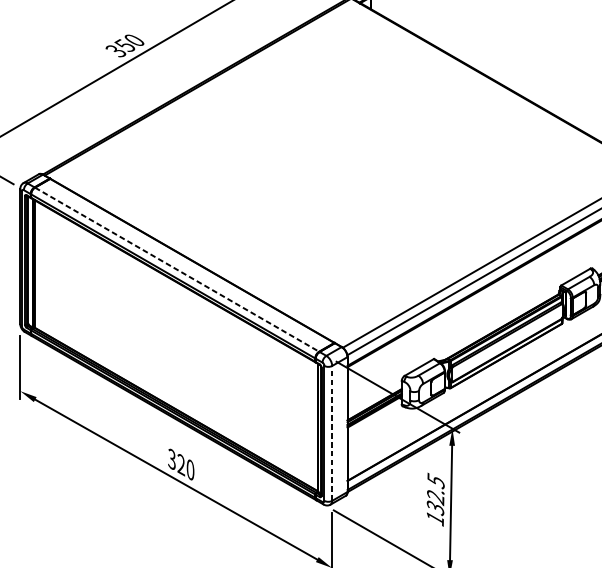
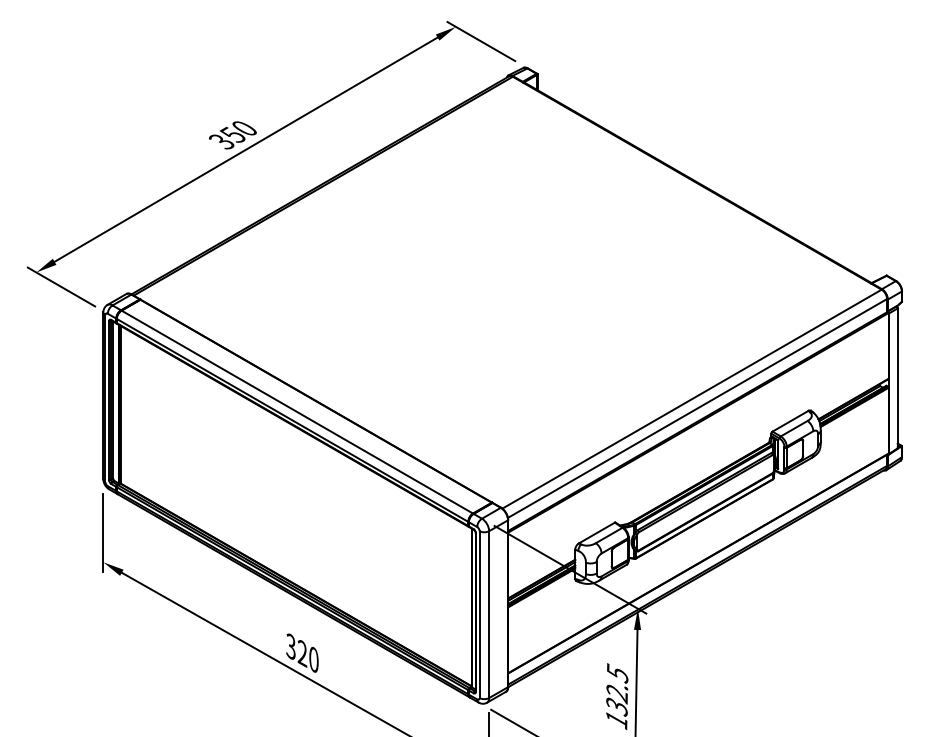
line: (177, 270) -> (297, 412), dashed -> solid
line: (332, 433) -> (489, 614), dashed -> solid

